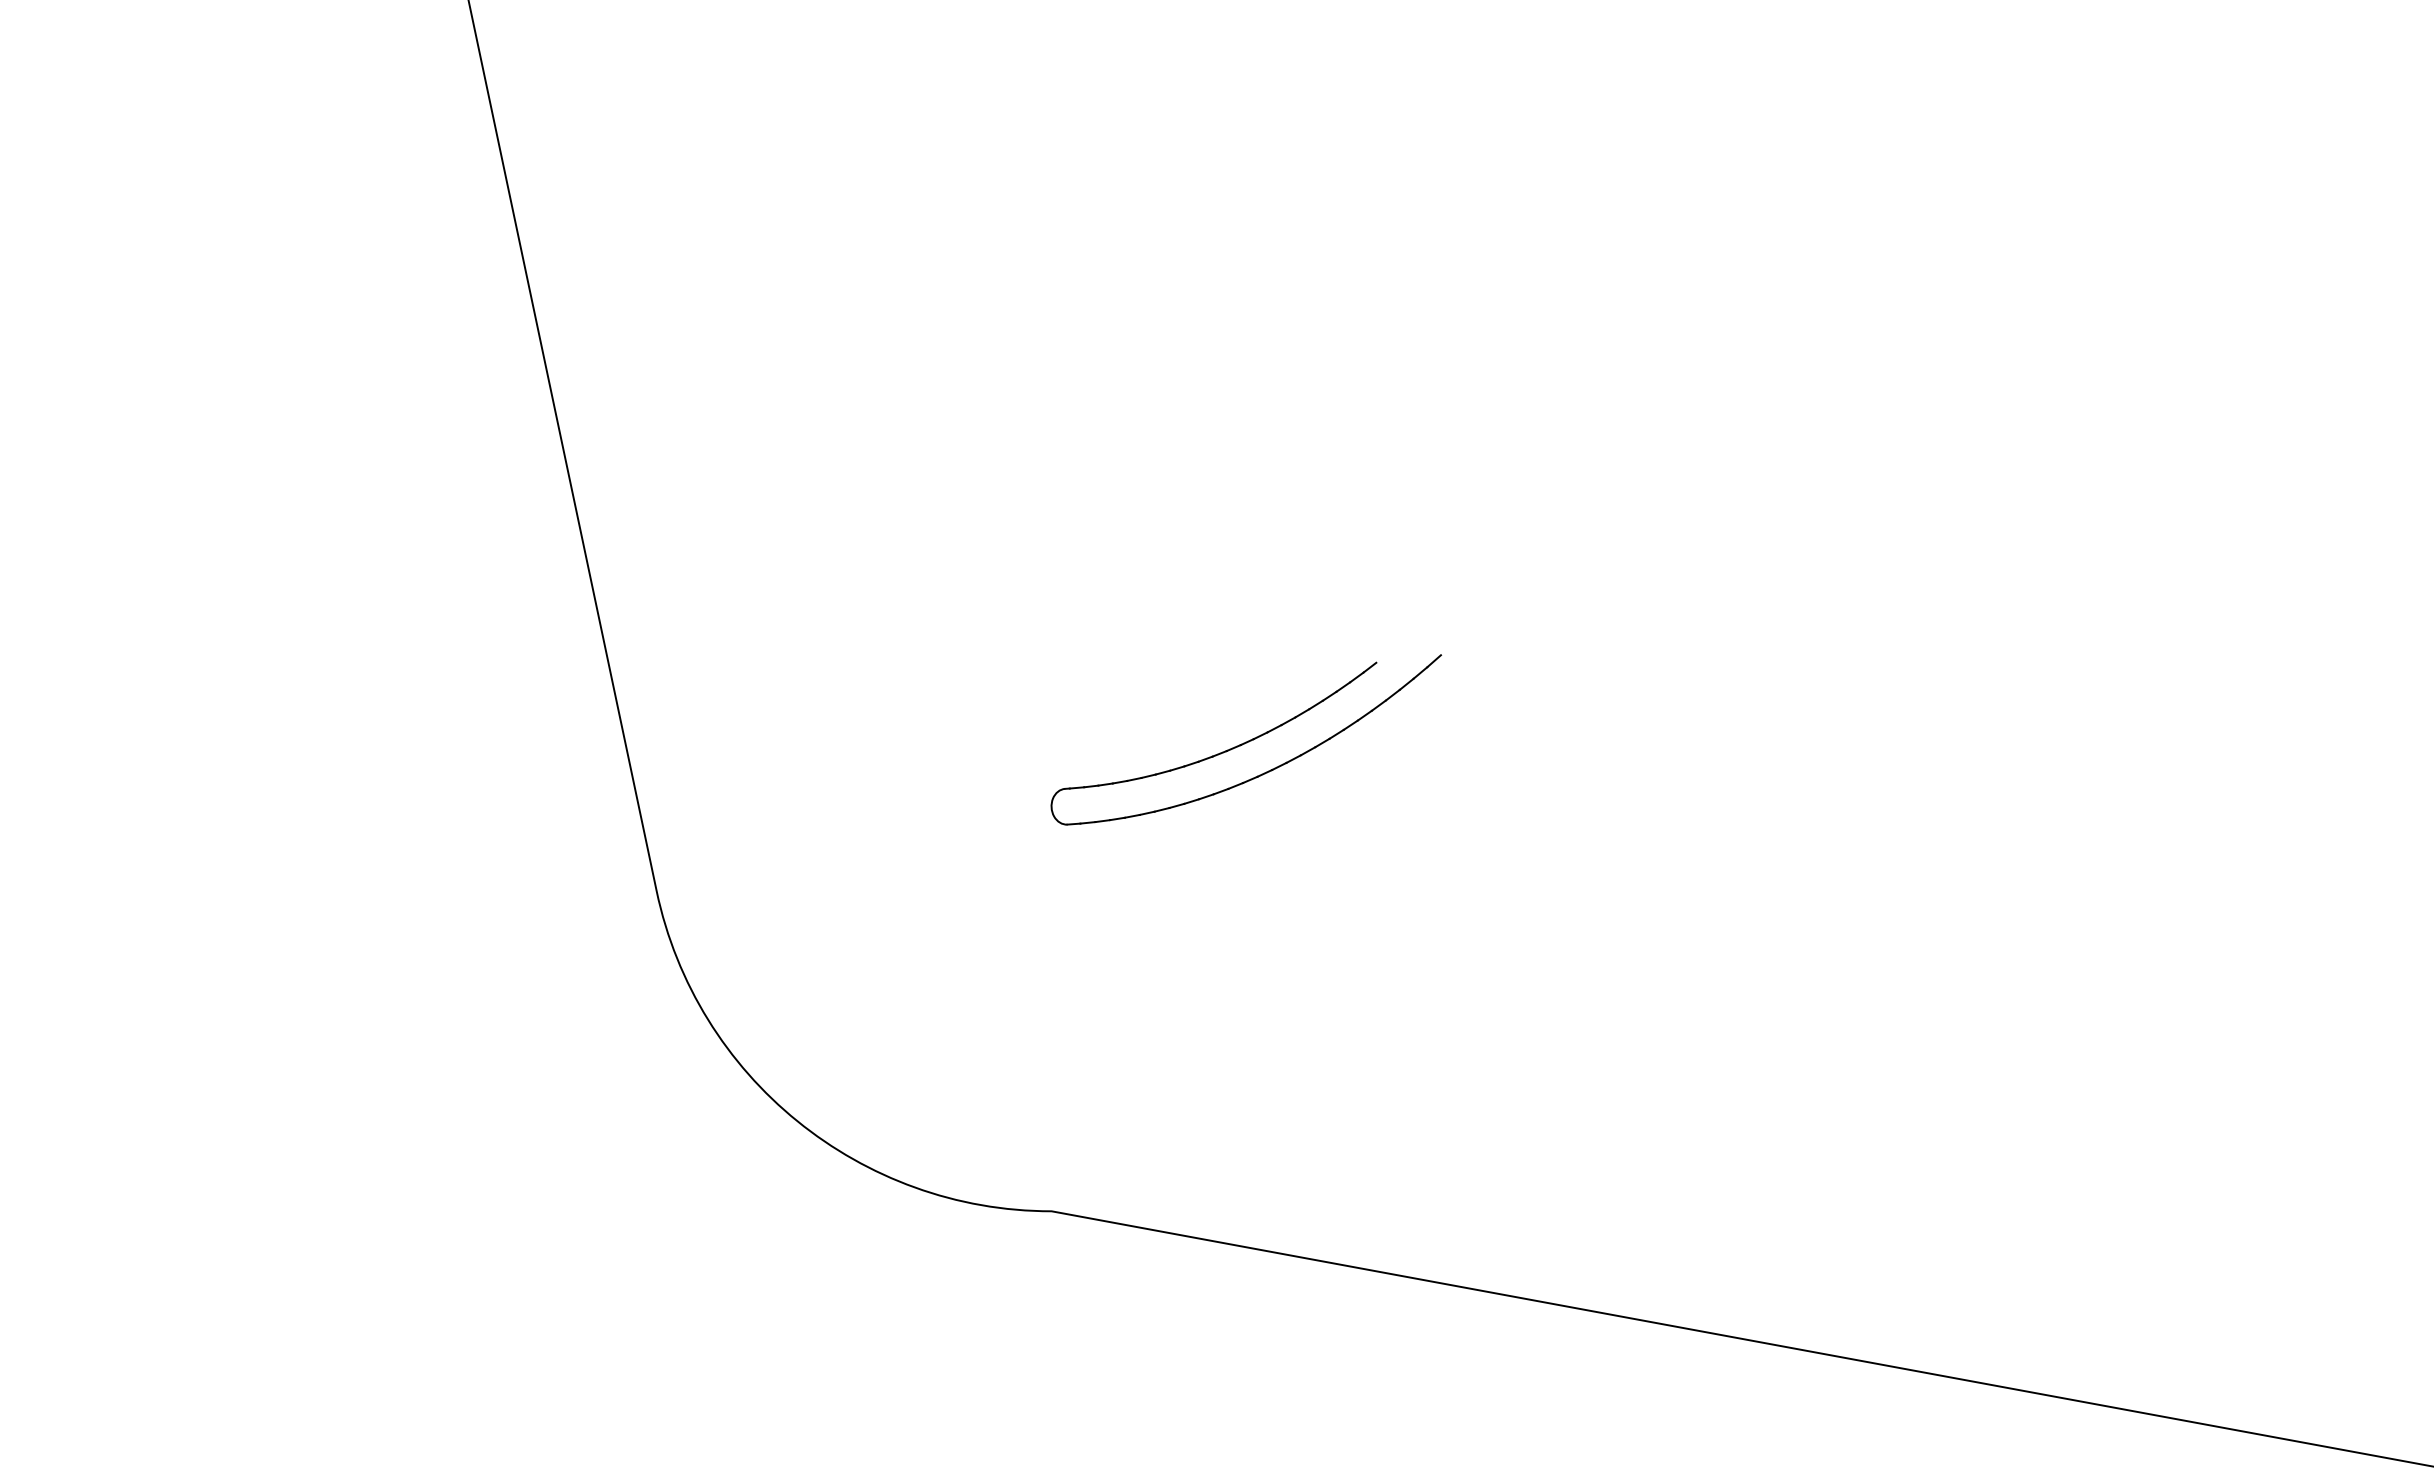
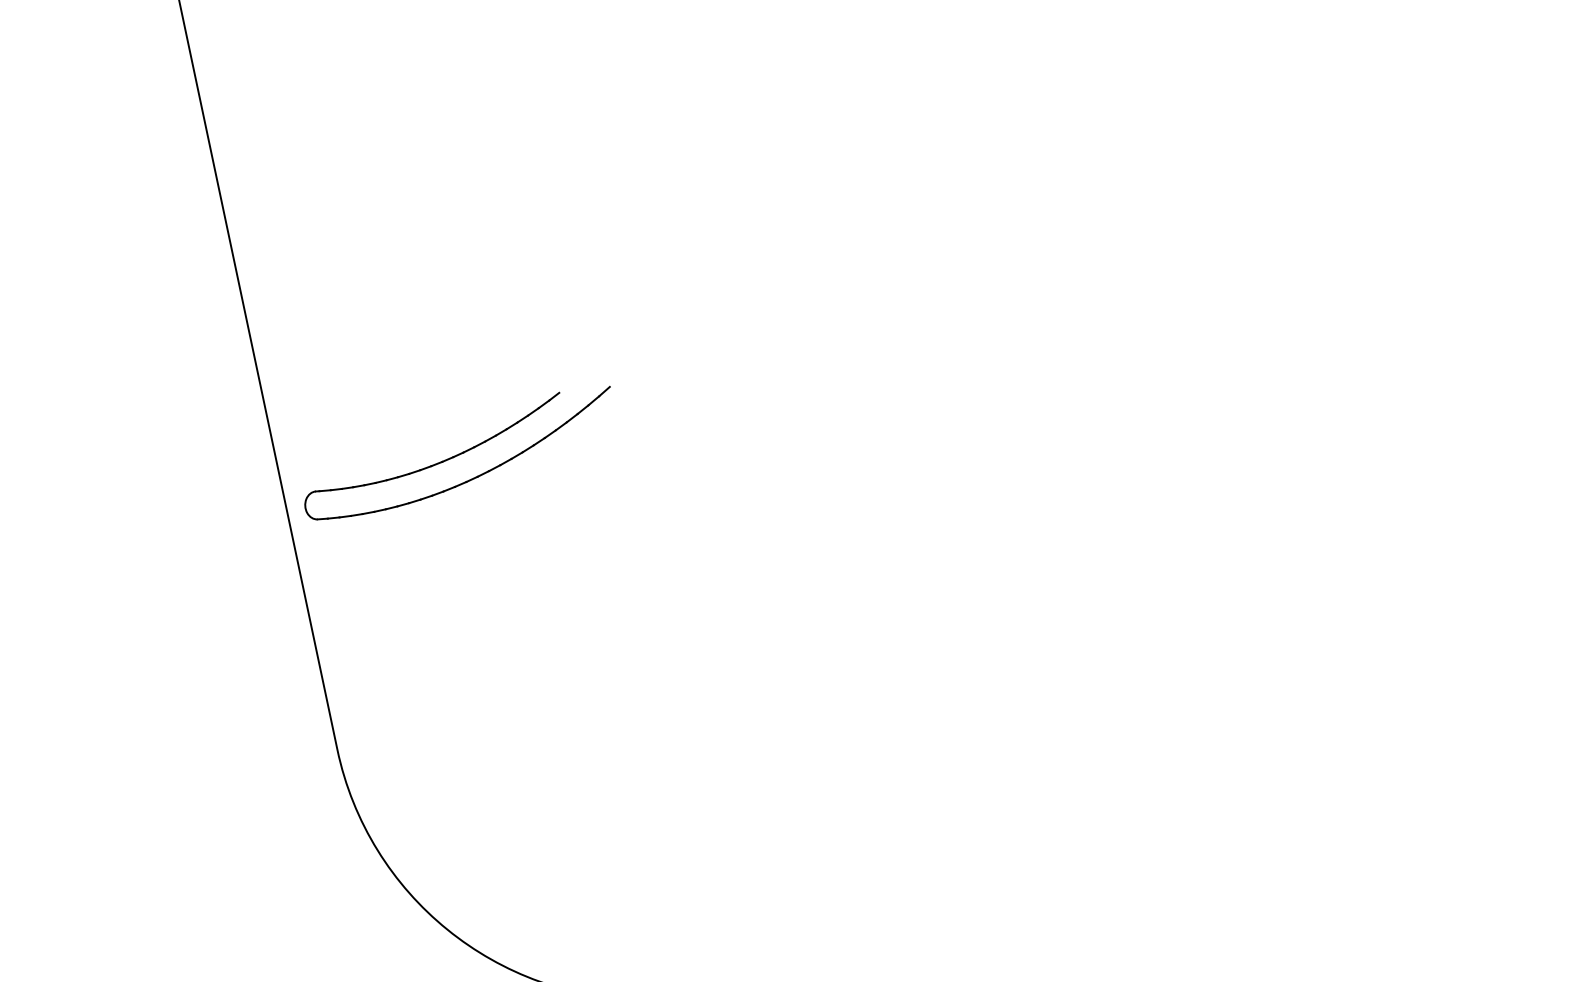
part: (1246, 739) -> (457, 452), moved

